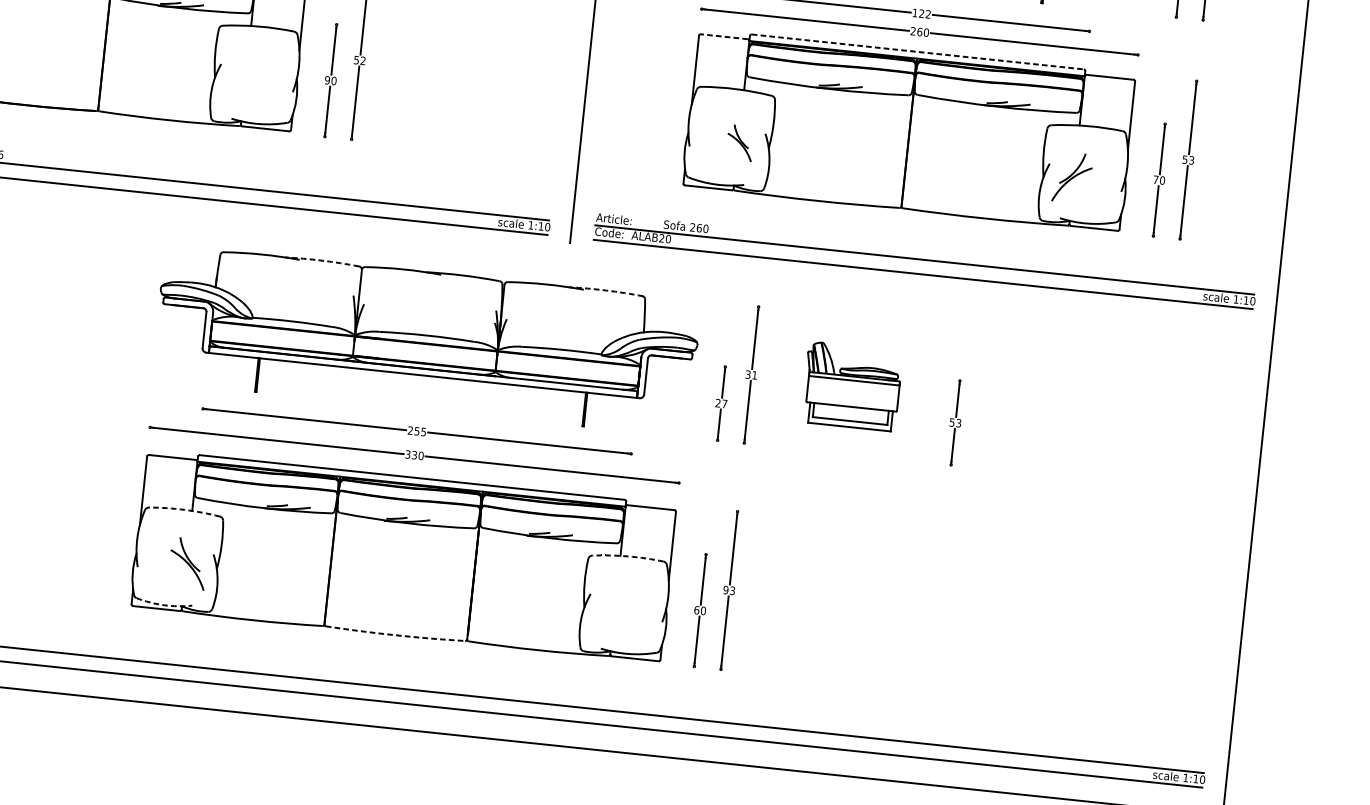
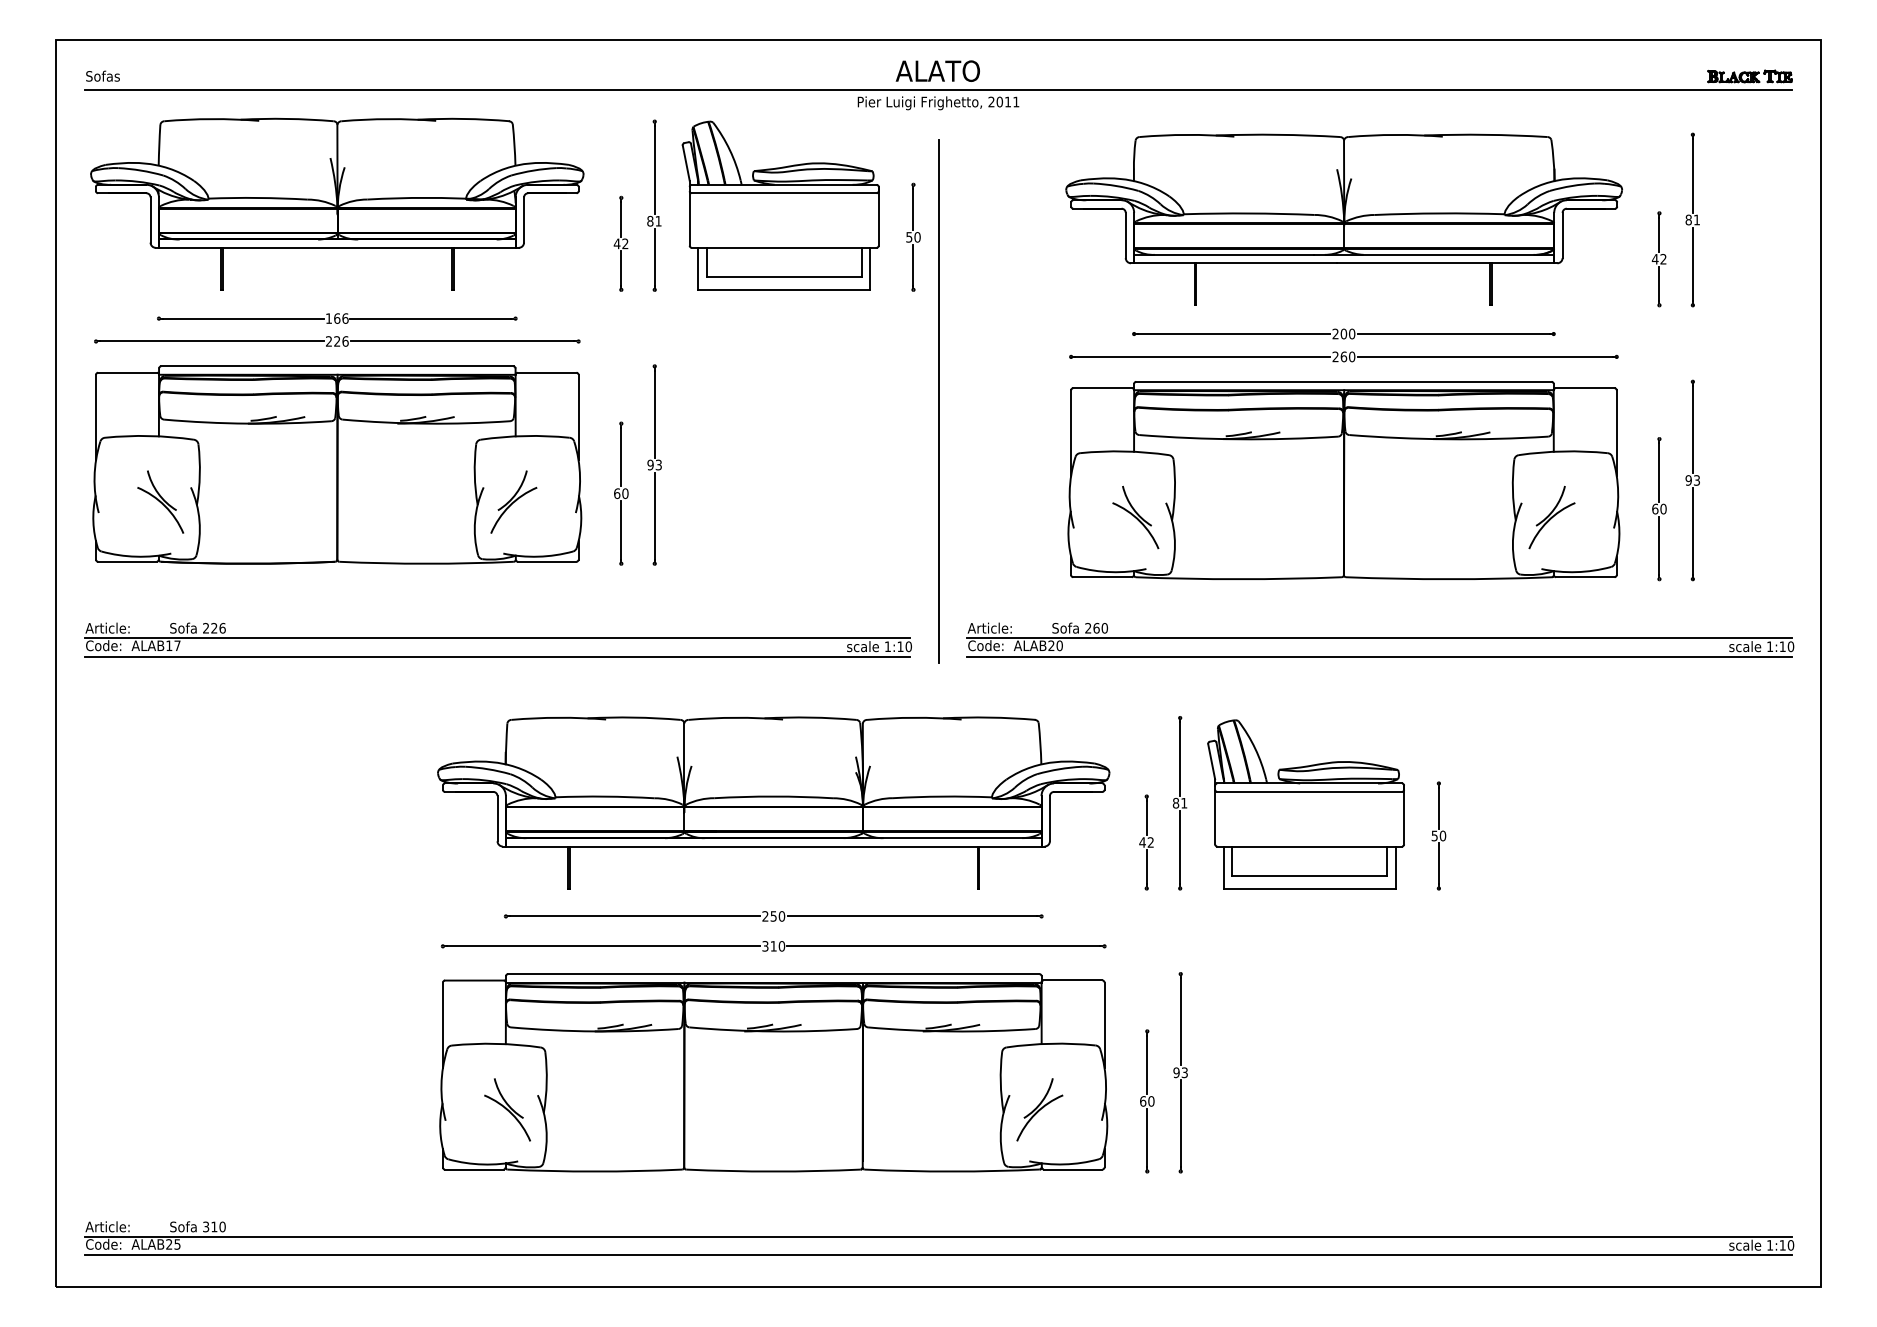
text: (921, 13) -> (1343, 333), 122 -> 200
line: (724, 37) -> (1102, 388), dashed -> solid
line: (917, 51) -> (1343, 381), dashed -> solid
text: (359, 60) -> (654, 464), 52 -> 93
part: (243, 77) -> (513, 501), added
text: (327, 80) -> (617, 493), 90 -> 60
part: (739, 142) -> (1135, 517), size x1.43
text: (1184, 159) -> (1688, 480), 53 -> 93
text: (1156, 179) -> (1655, 508), 70 -> 60
arc: (321, 260) -> (633, 717), dashed -> solid
arc: (606, 290) -> (989, 717), dashed -> solid
text: (747, 374) -> (1175, 803), 31 -> 81
part: (851, 386) -> (1305, 804), size x1.67
text: (721, 403) -> (1146, 842), 27 -> 42
text: (958, 422) -> (1442, 835), 53 -> 50
text: (423, 432) -> (781, 916), 255 -> 250
text: (414, 455) -> (773, 946), 330 -> 310
arc: (184, 509) -> (496, 1043), dashed -> solid
arc: (628, 556) -> (1051, 1043), dashed -> solid
arc: (164, 605) -> (483, 1164), dashed -> solid
part: (613, 608) -> (1039, 1109), added
arc: (395, 635) -> (773, 1171), dashed -> solid

